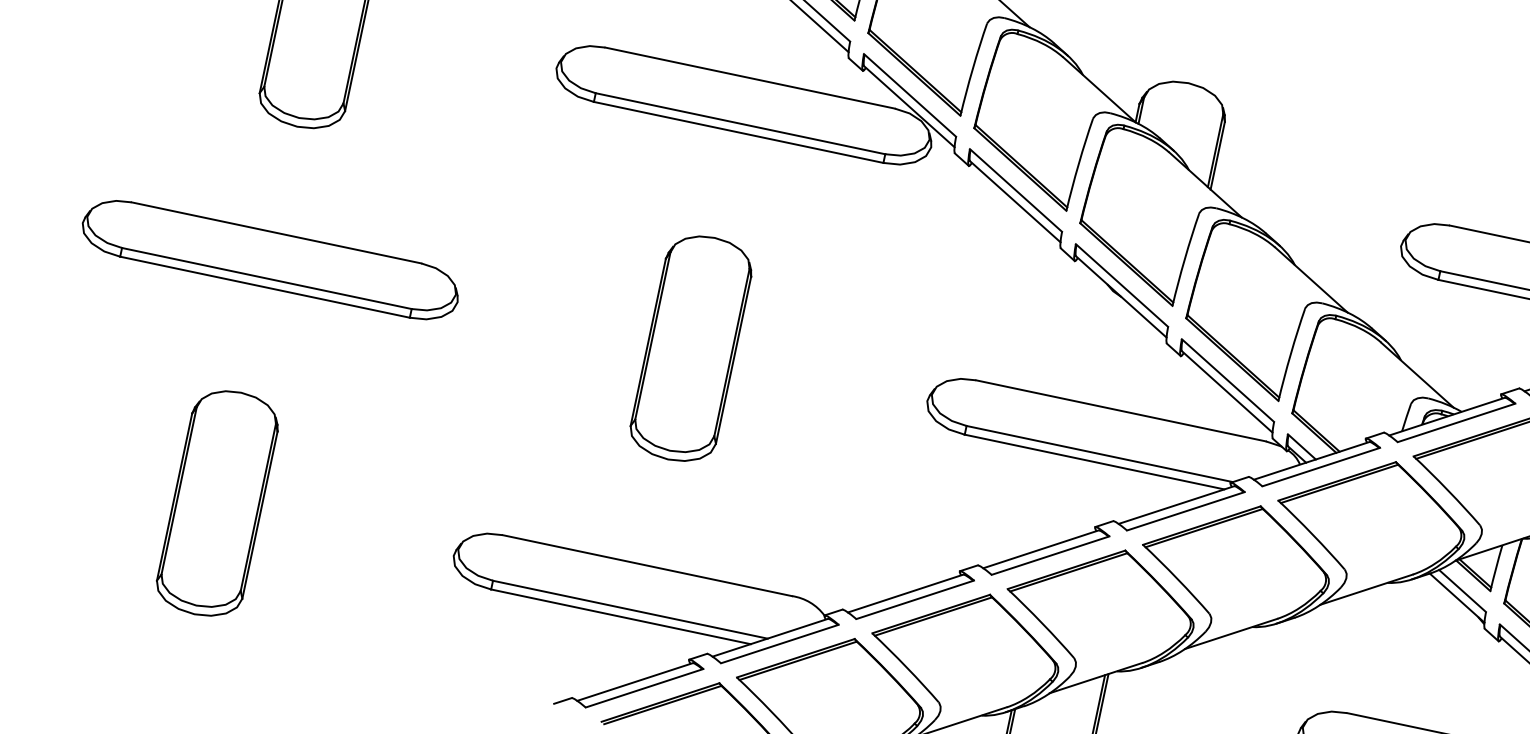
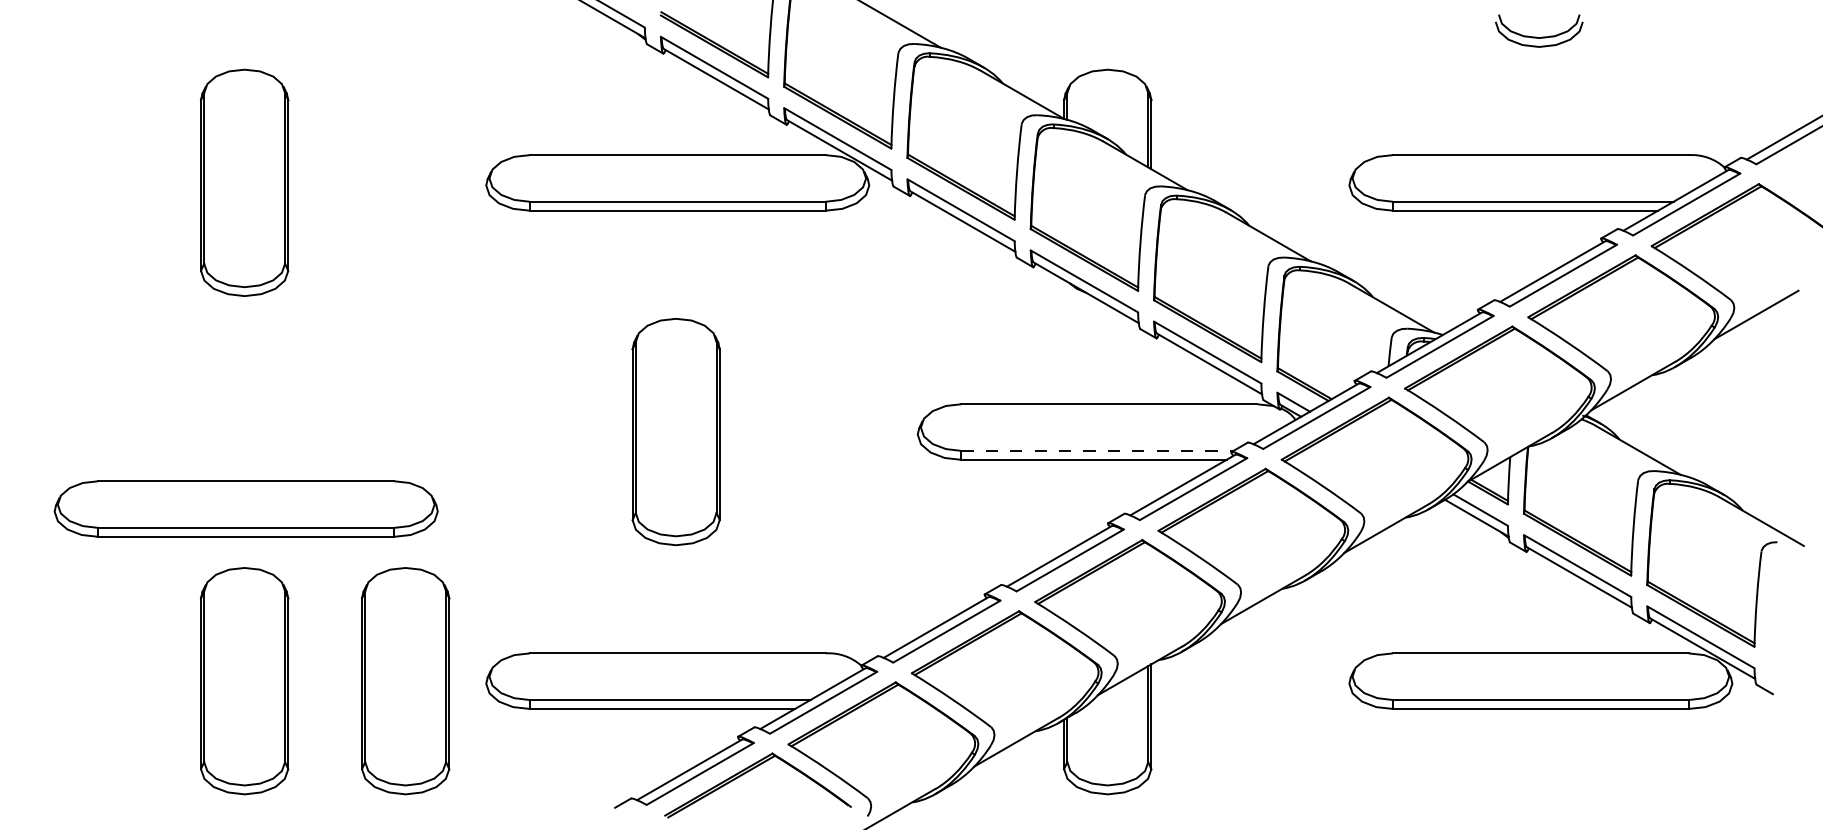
part: (270, 259) -> (245, 508), moved
line: (1099, 453) -> (1097, 450), solid -> dashed
part: (375, 536) -> (405, 681), added

